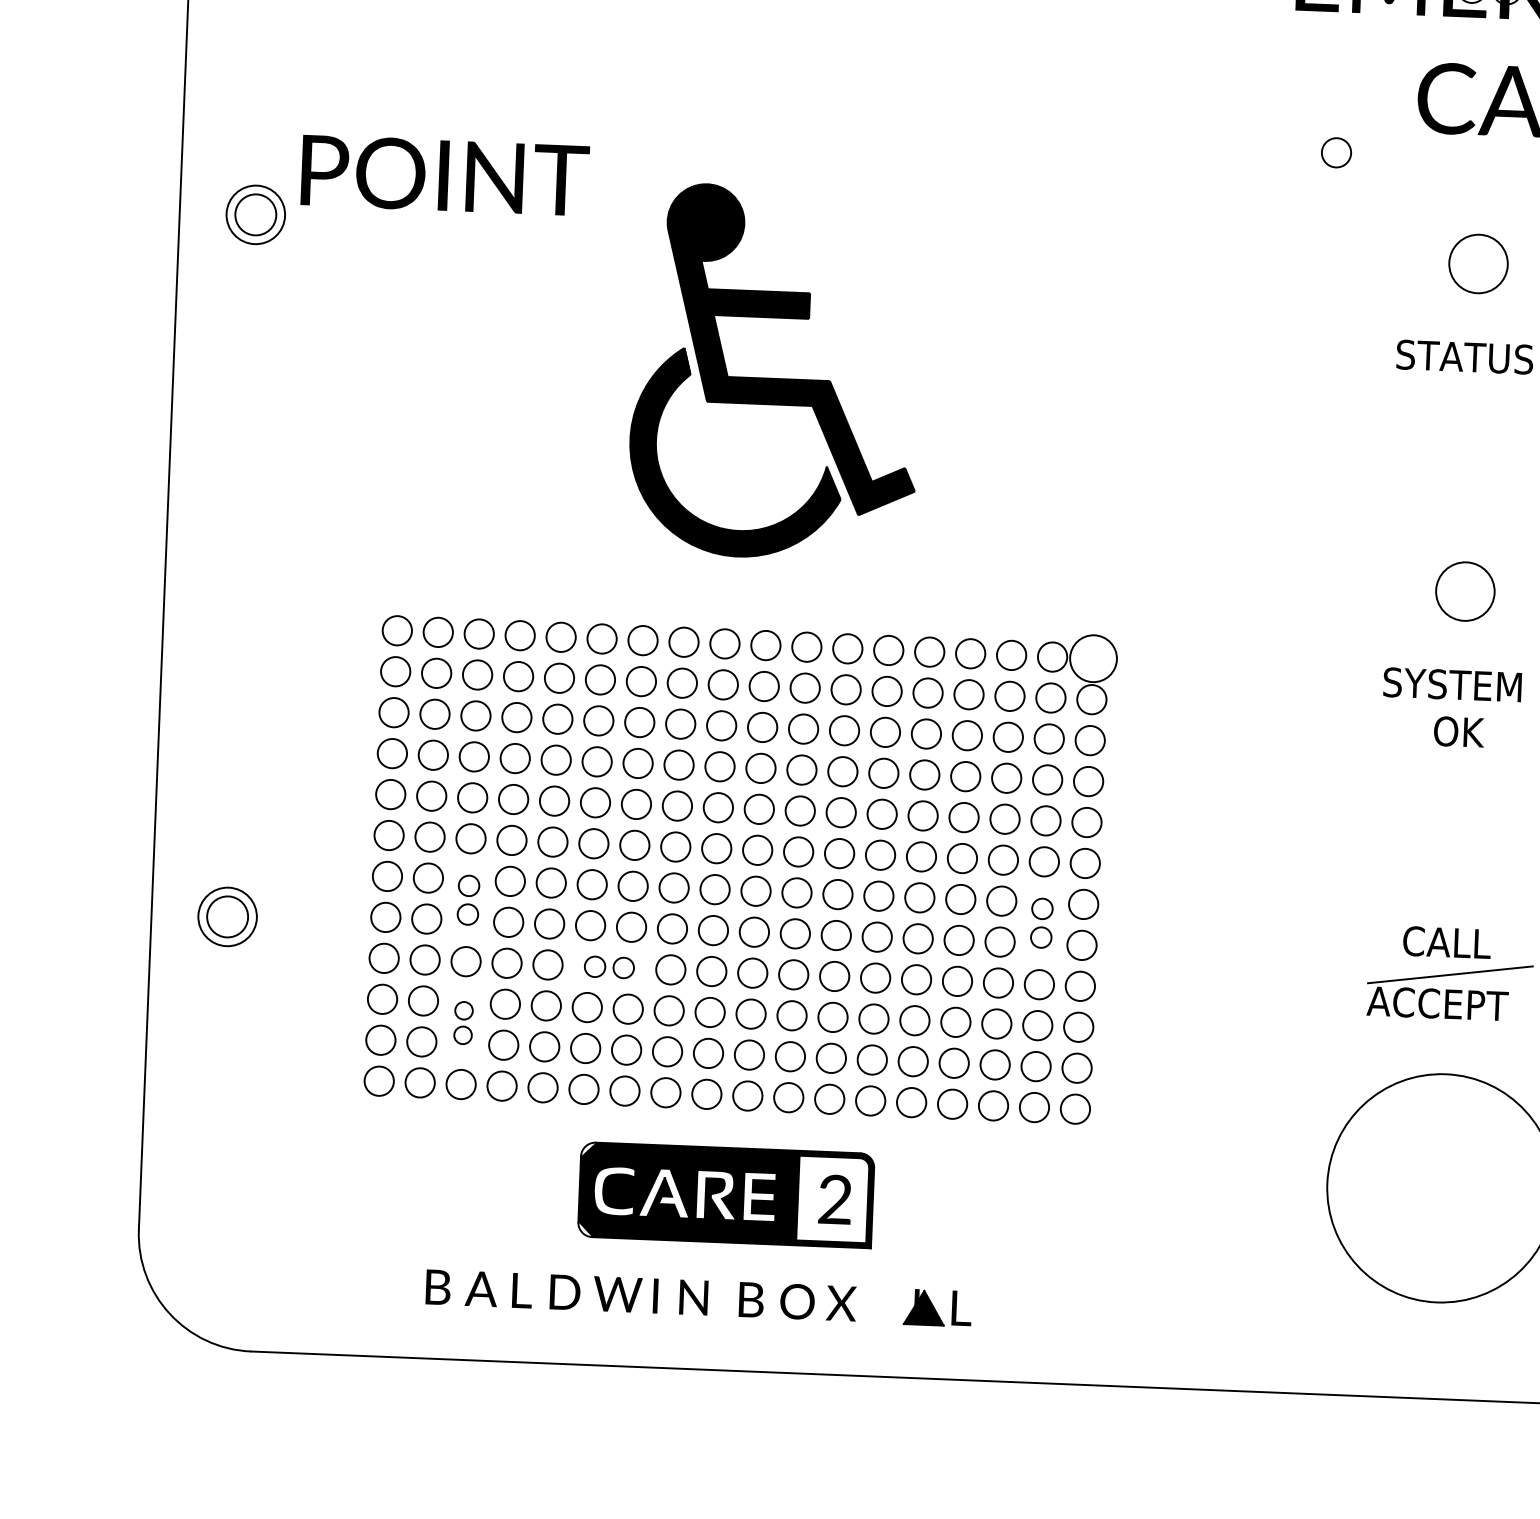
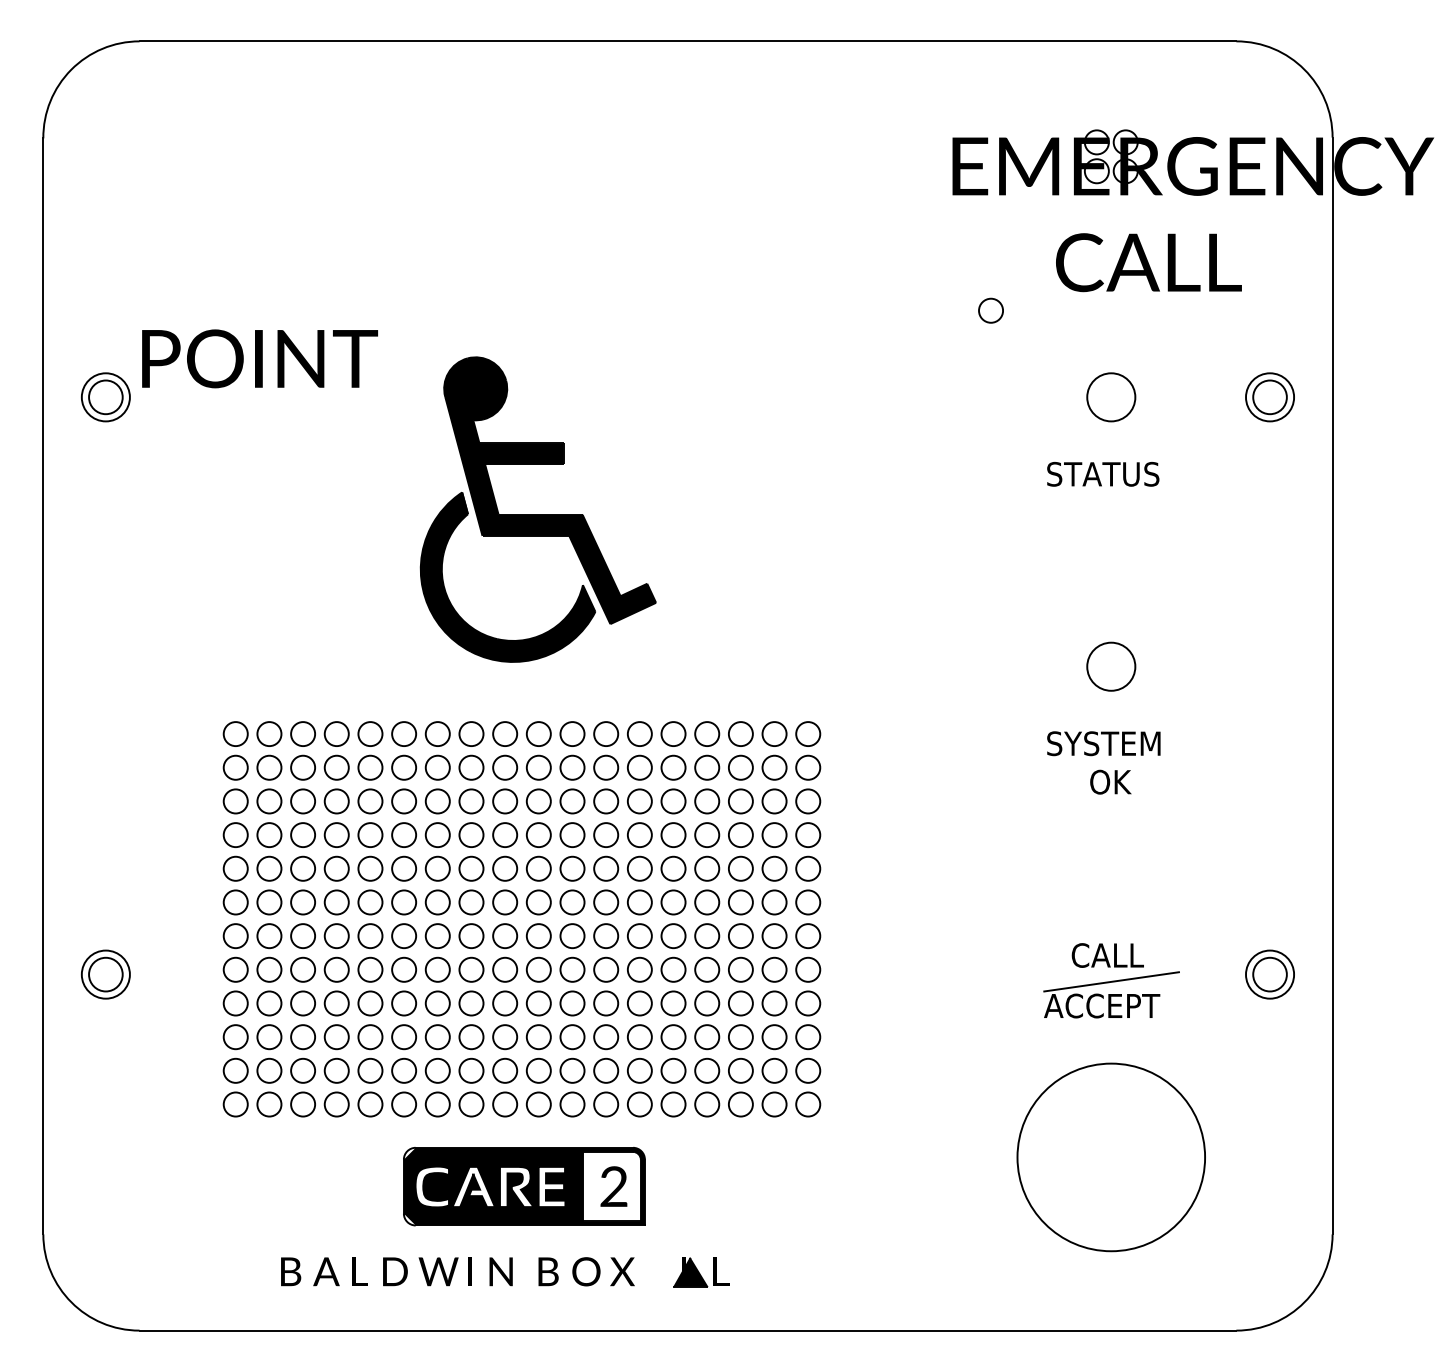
circle: (1093, 659) -> (808, 734), size x0.62
part: (467, 899) -> (302, 952), size x1.43
part: (1041, 922) -> (774, 952), size x1.43
part: (608, 967) -> (420, 1003), size x1.43
part: (462, 1022) -> (302, 1053), size x1.67

